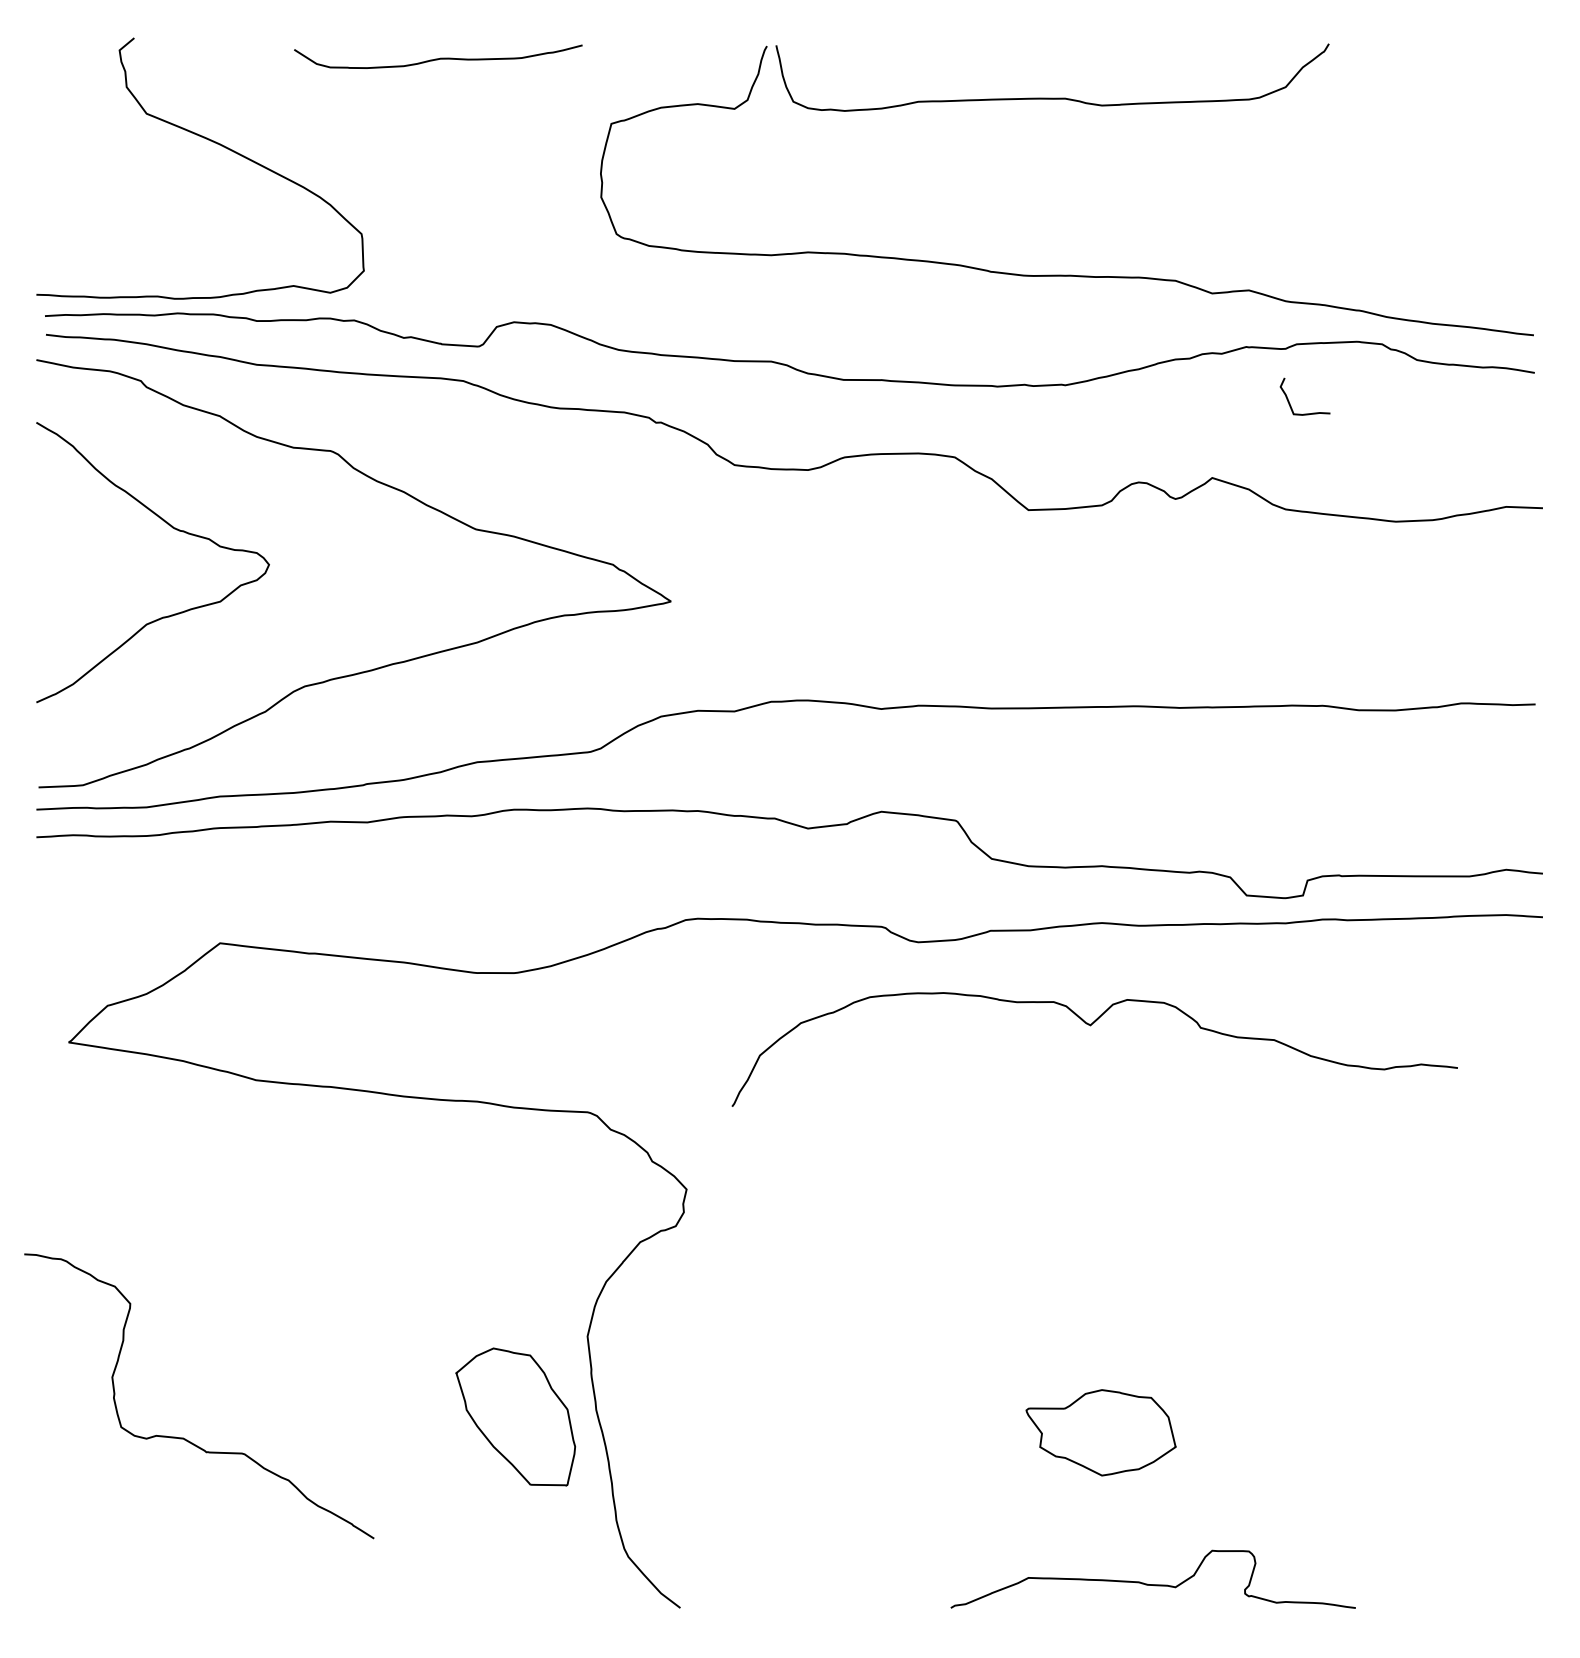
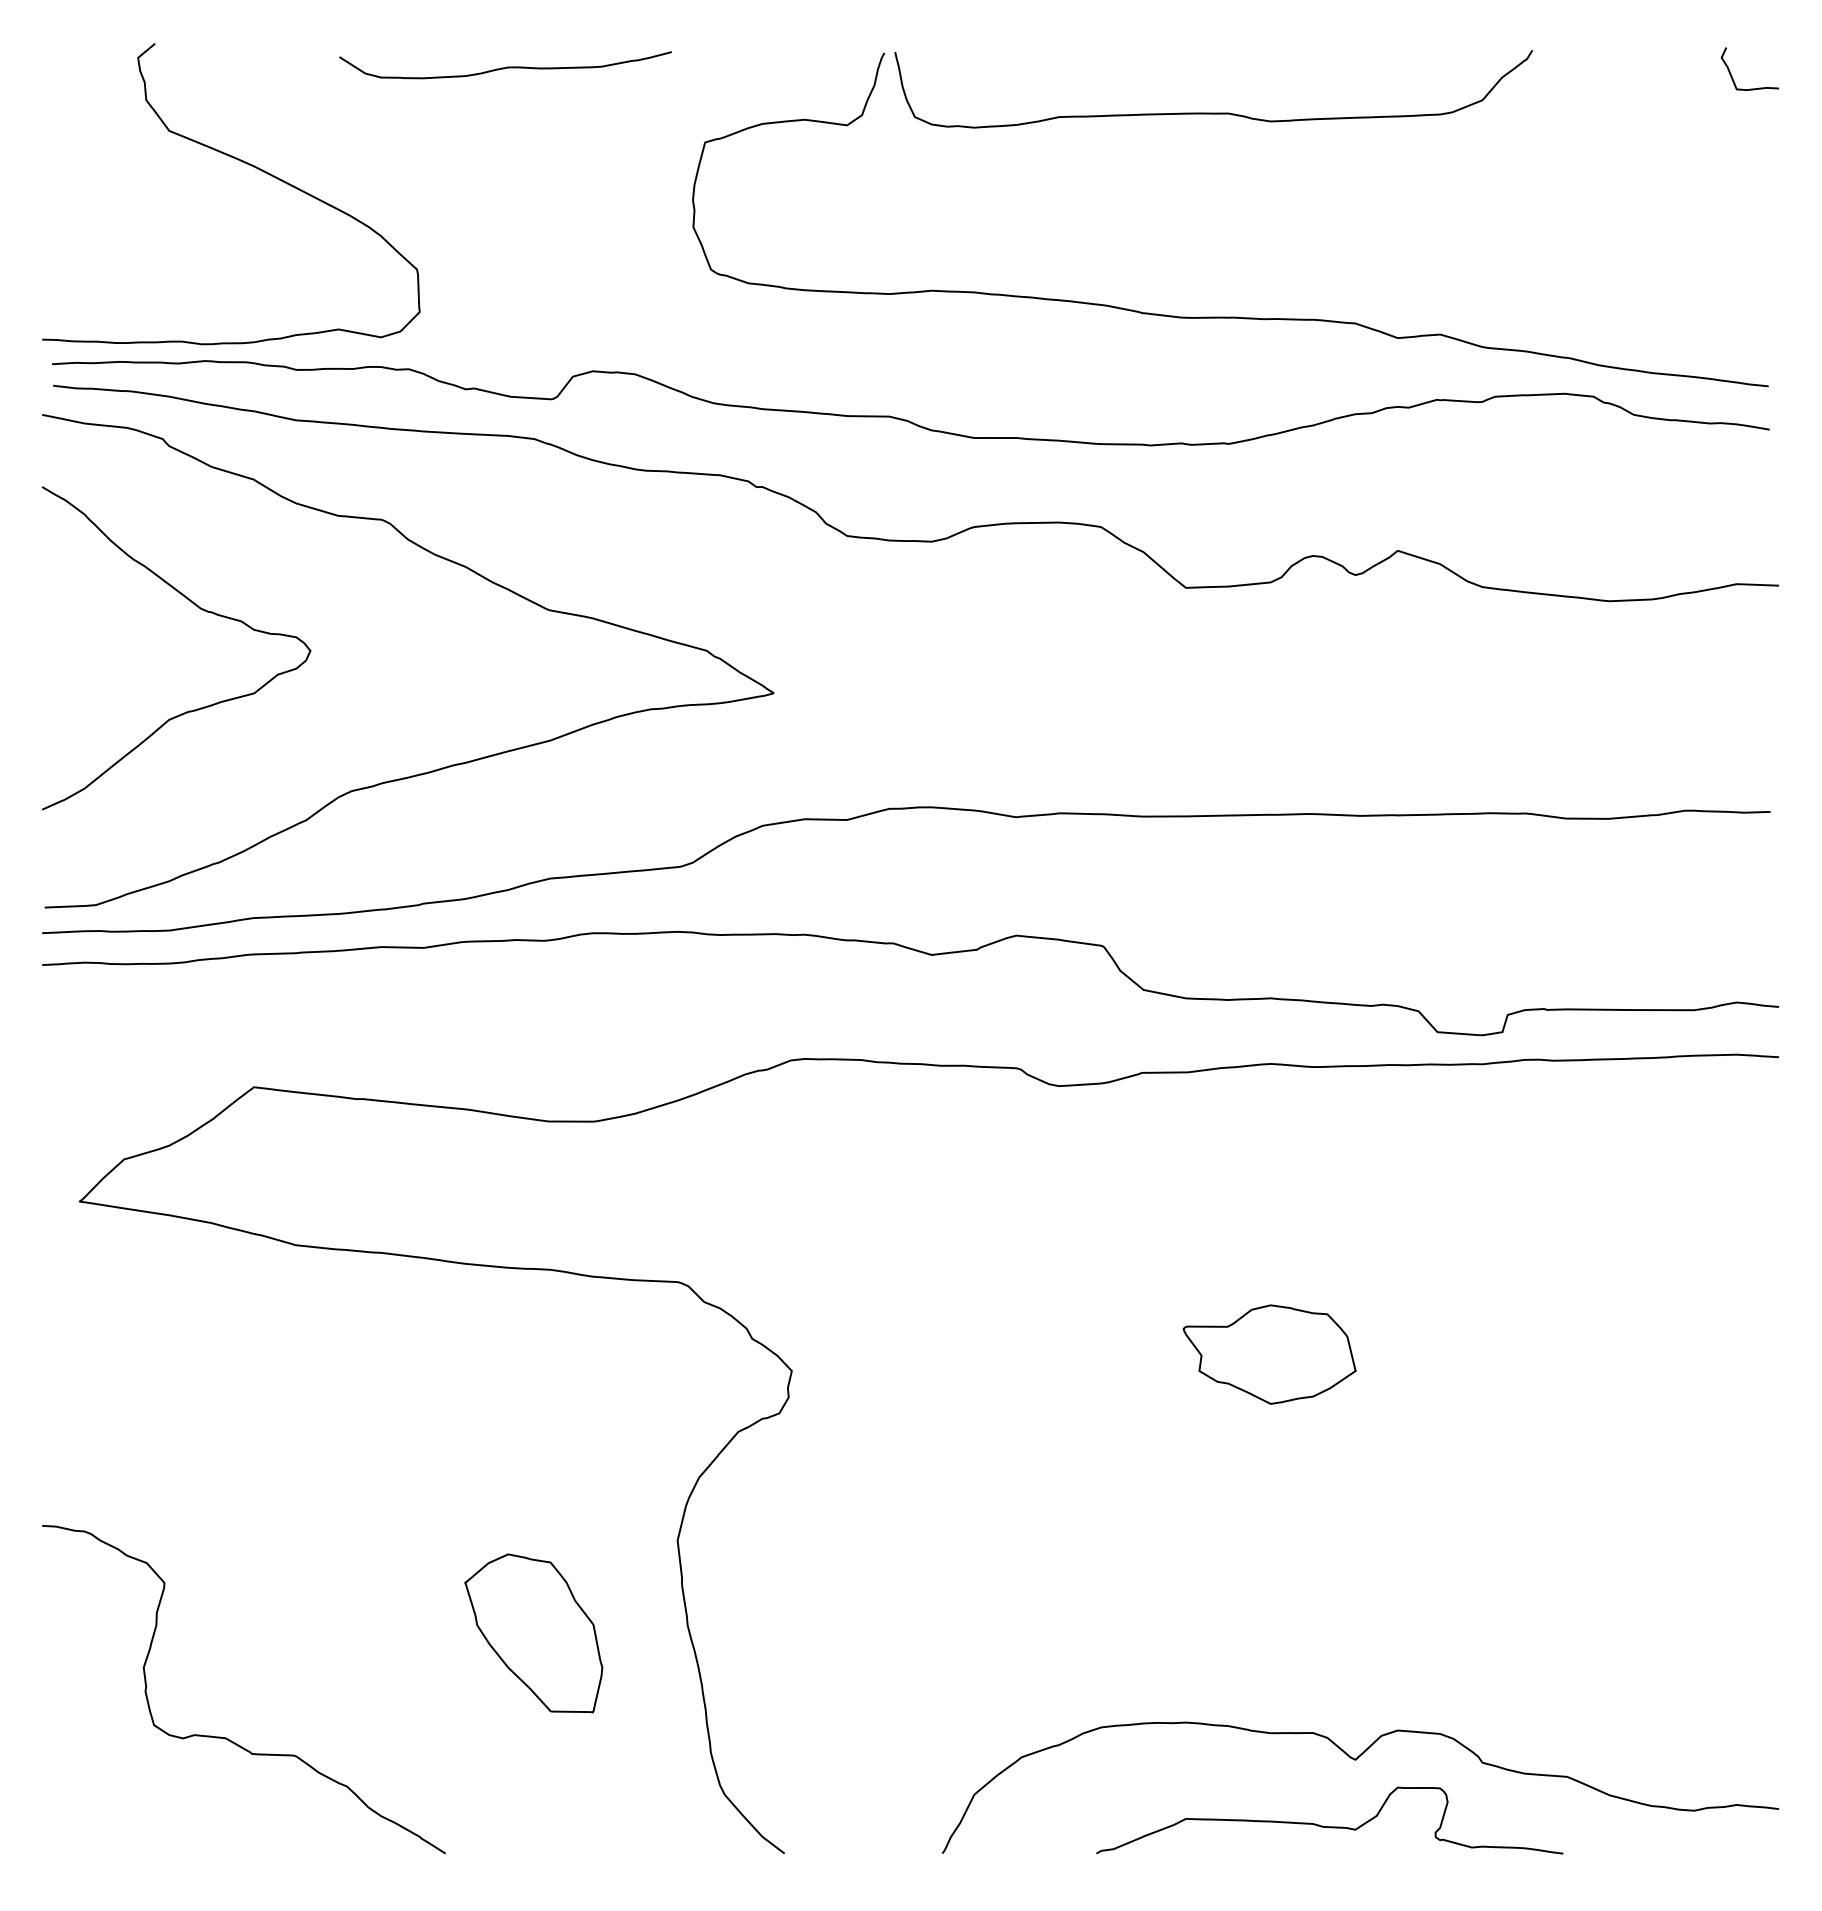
curve: (1289, 400) -> (1731, 73), moved
curve: (1091, 1025) -> (1356, 1760), moved
part: (515, 1417) -> (533, 1633), moved
part: (1100, 1432) -> (1269, 1354), moved
curve: (184, 1437) -> (226, 1737), moved

